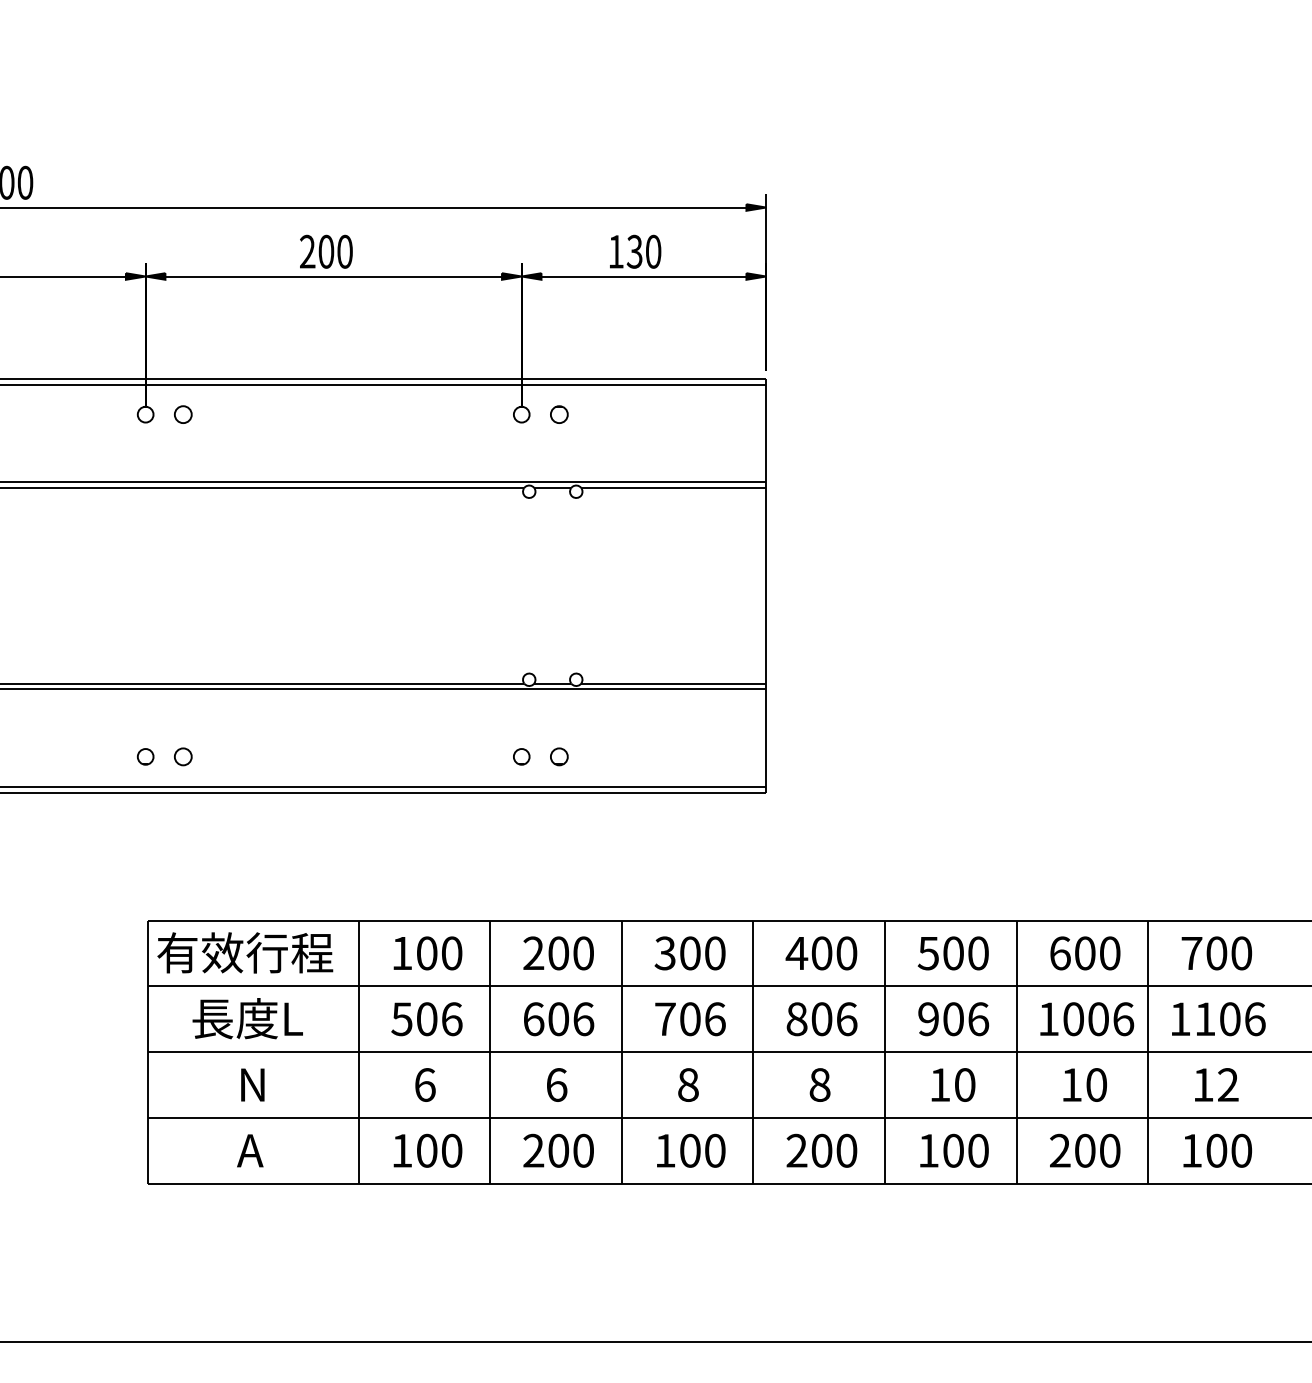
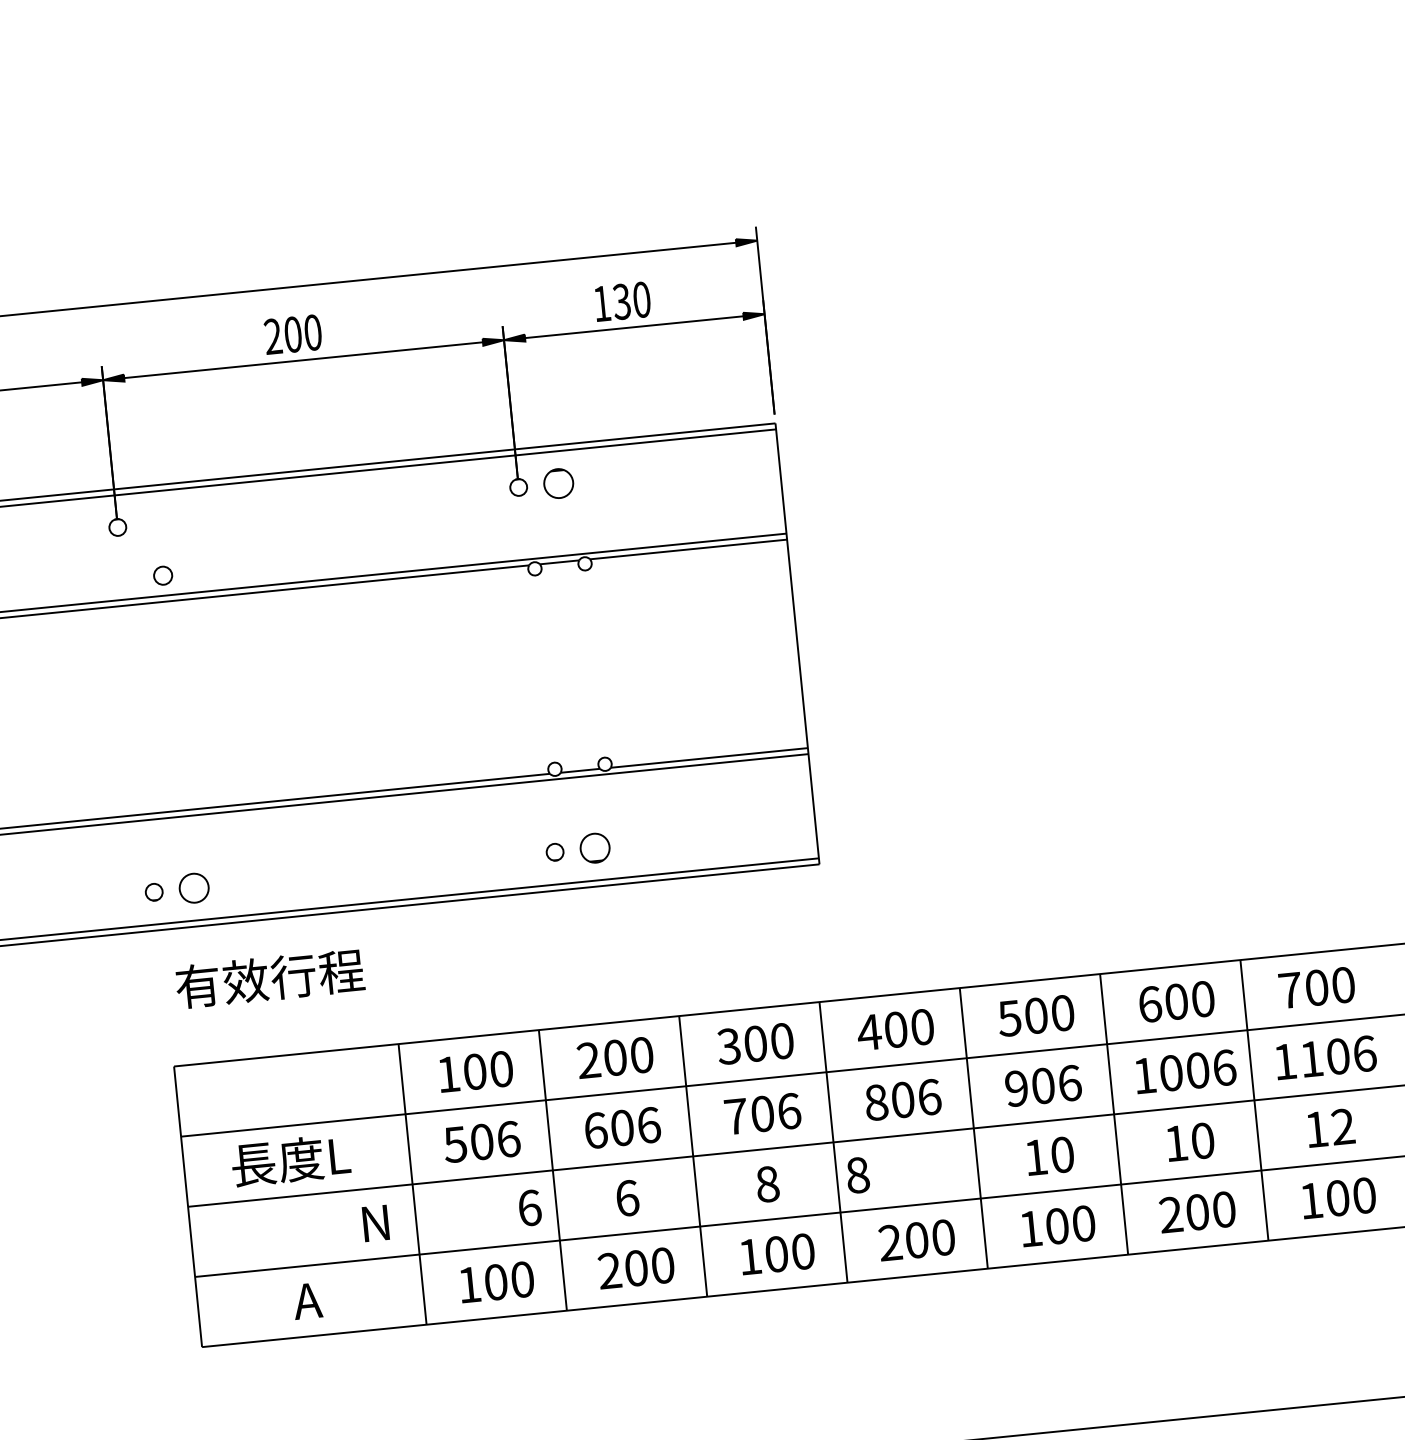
part: (183, 414) -> (163, 575), moved
part: (559, 414) -> (558, 483), size x1.6
part: (183, 756) -> (194, 887), size x1.6
part: (559, 756) -> (595, 847), size x1.6
text: (245, 952) -> (270, 978), moved
text: (252, 1084) -> (375, 1222), moved
text: (425, 1084) -> (530, 1207), moved
text: (819, 1084) -> (857, 1174), moved

